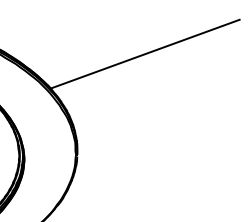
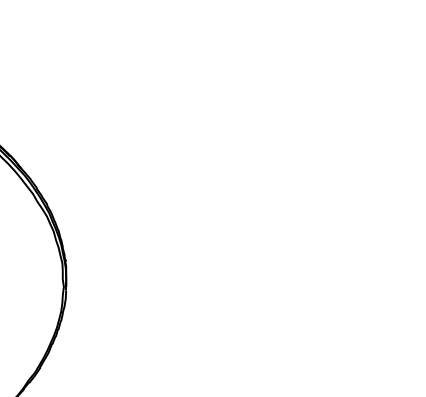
line: (144, 53) -> (192, 96), removed

